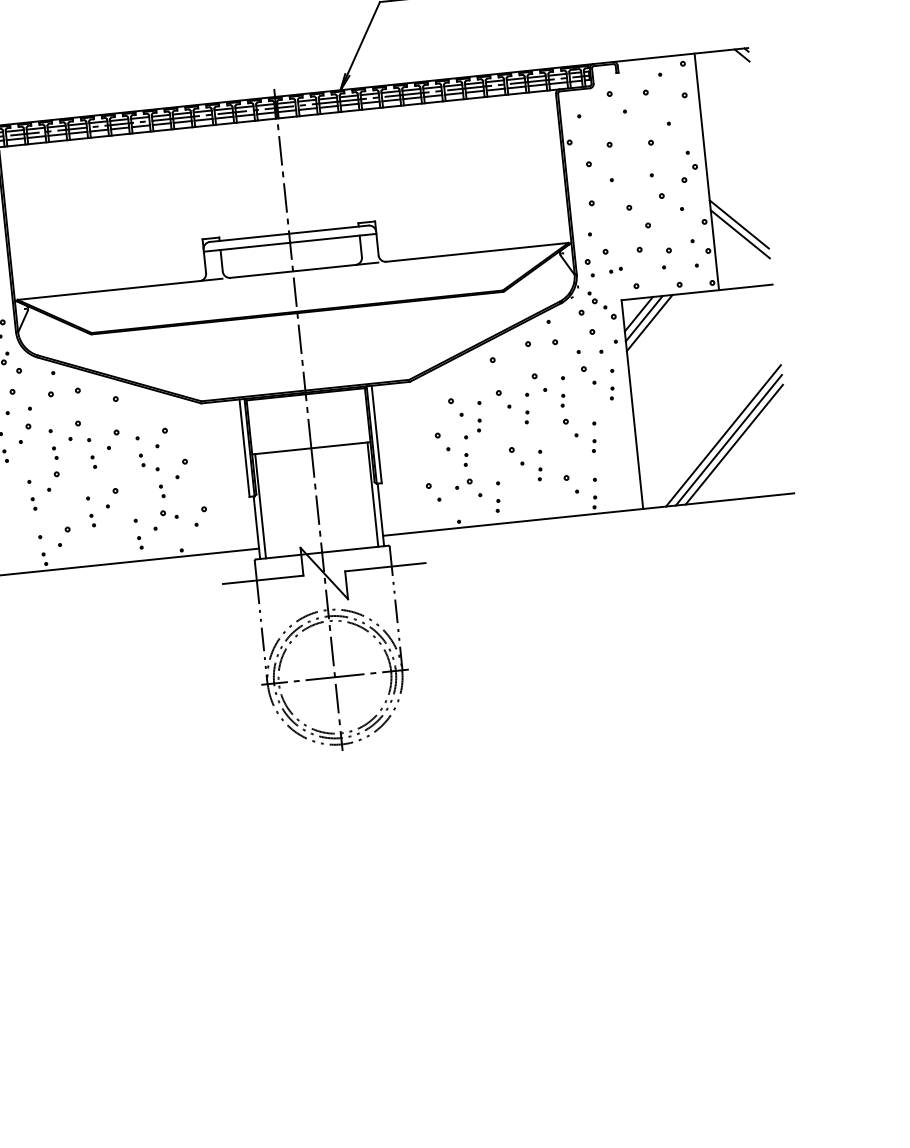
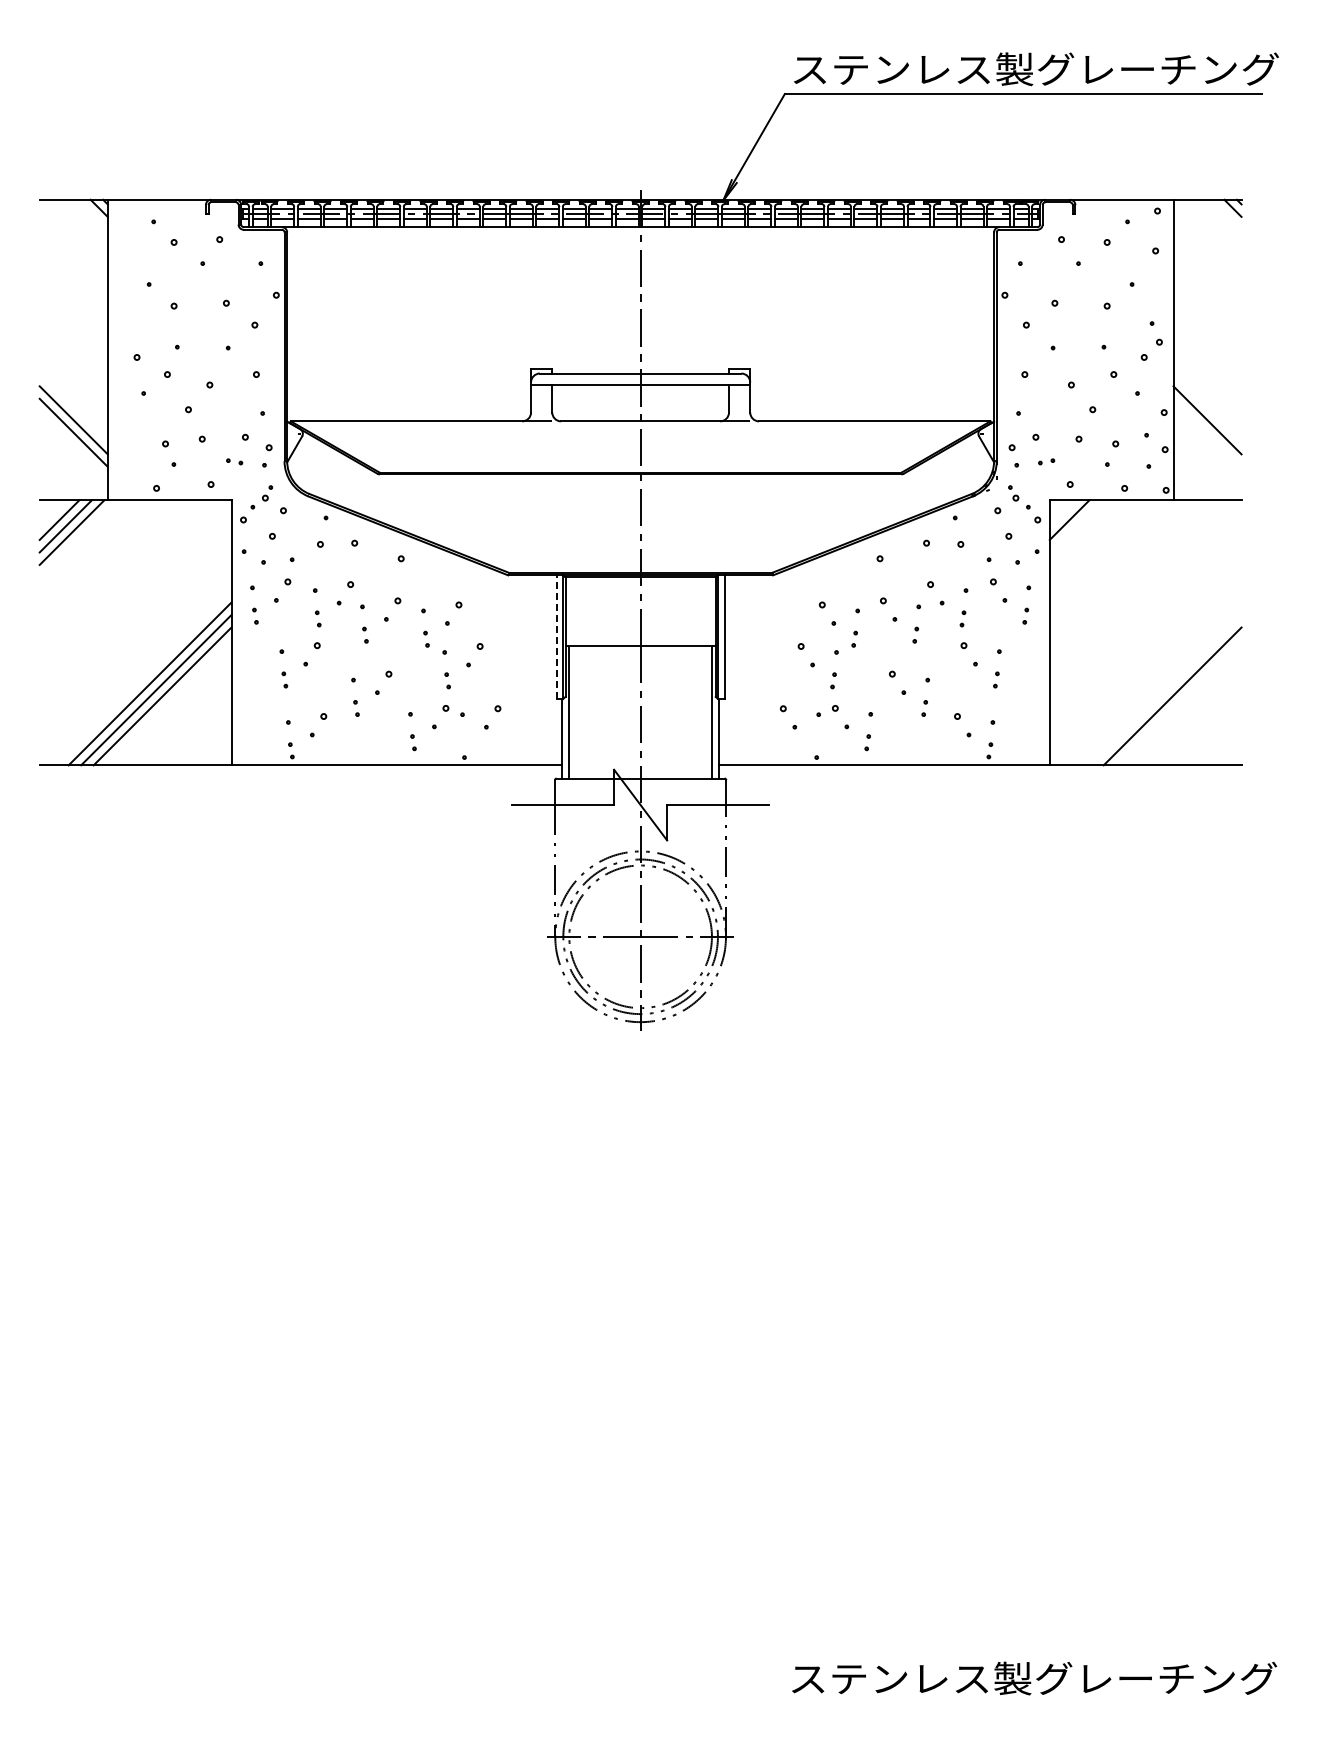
line: (740, 234) -> (1207, 432), removed
line: (644, 318) -> (1075, 526), removed
line: (649, 323) -> (1081, 532), removed
line: (722, 435) -> (1159, 683), removed
line: (729, 440) -> (1166, 690), removed
line: (244, 448) -> (556, 637), solid -> dashed

